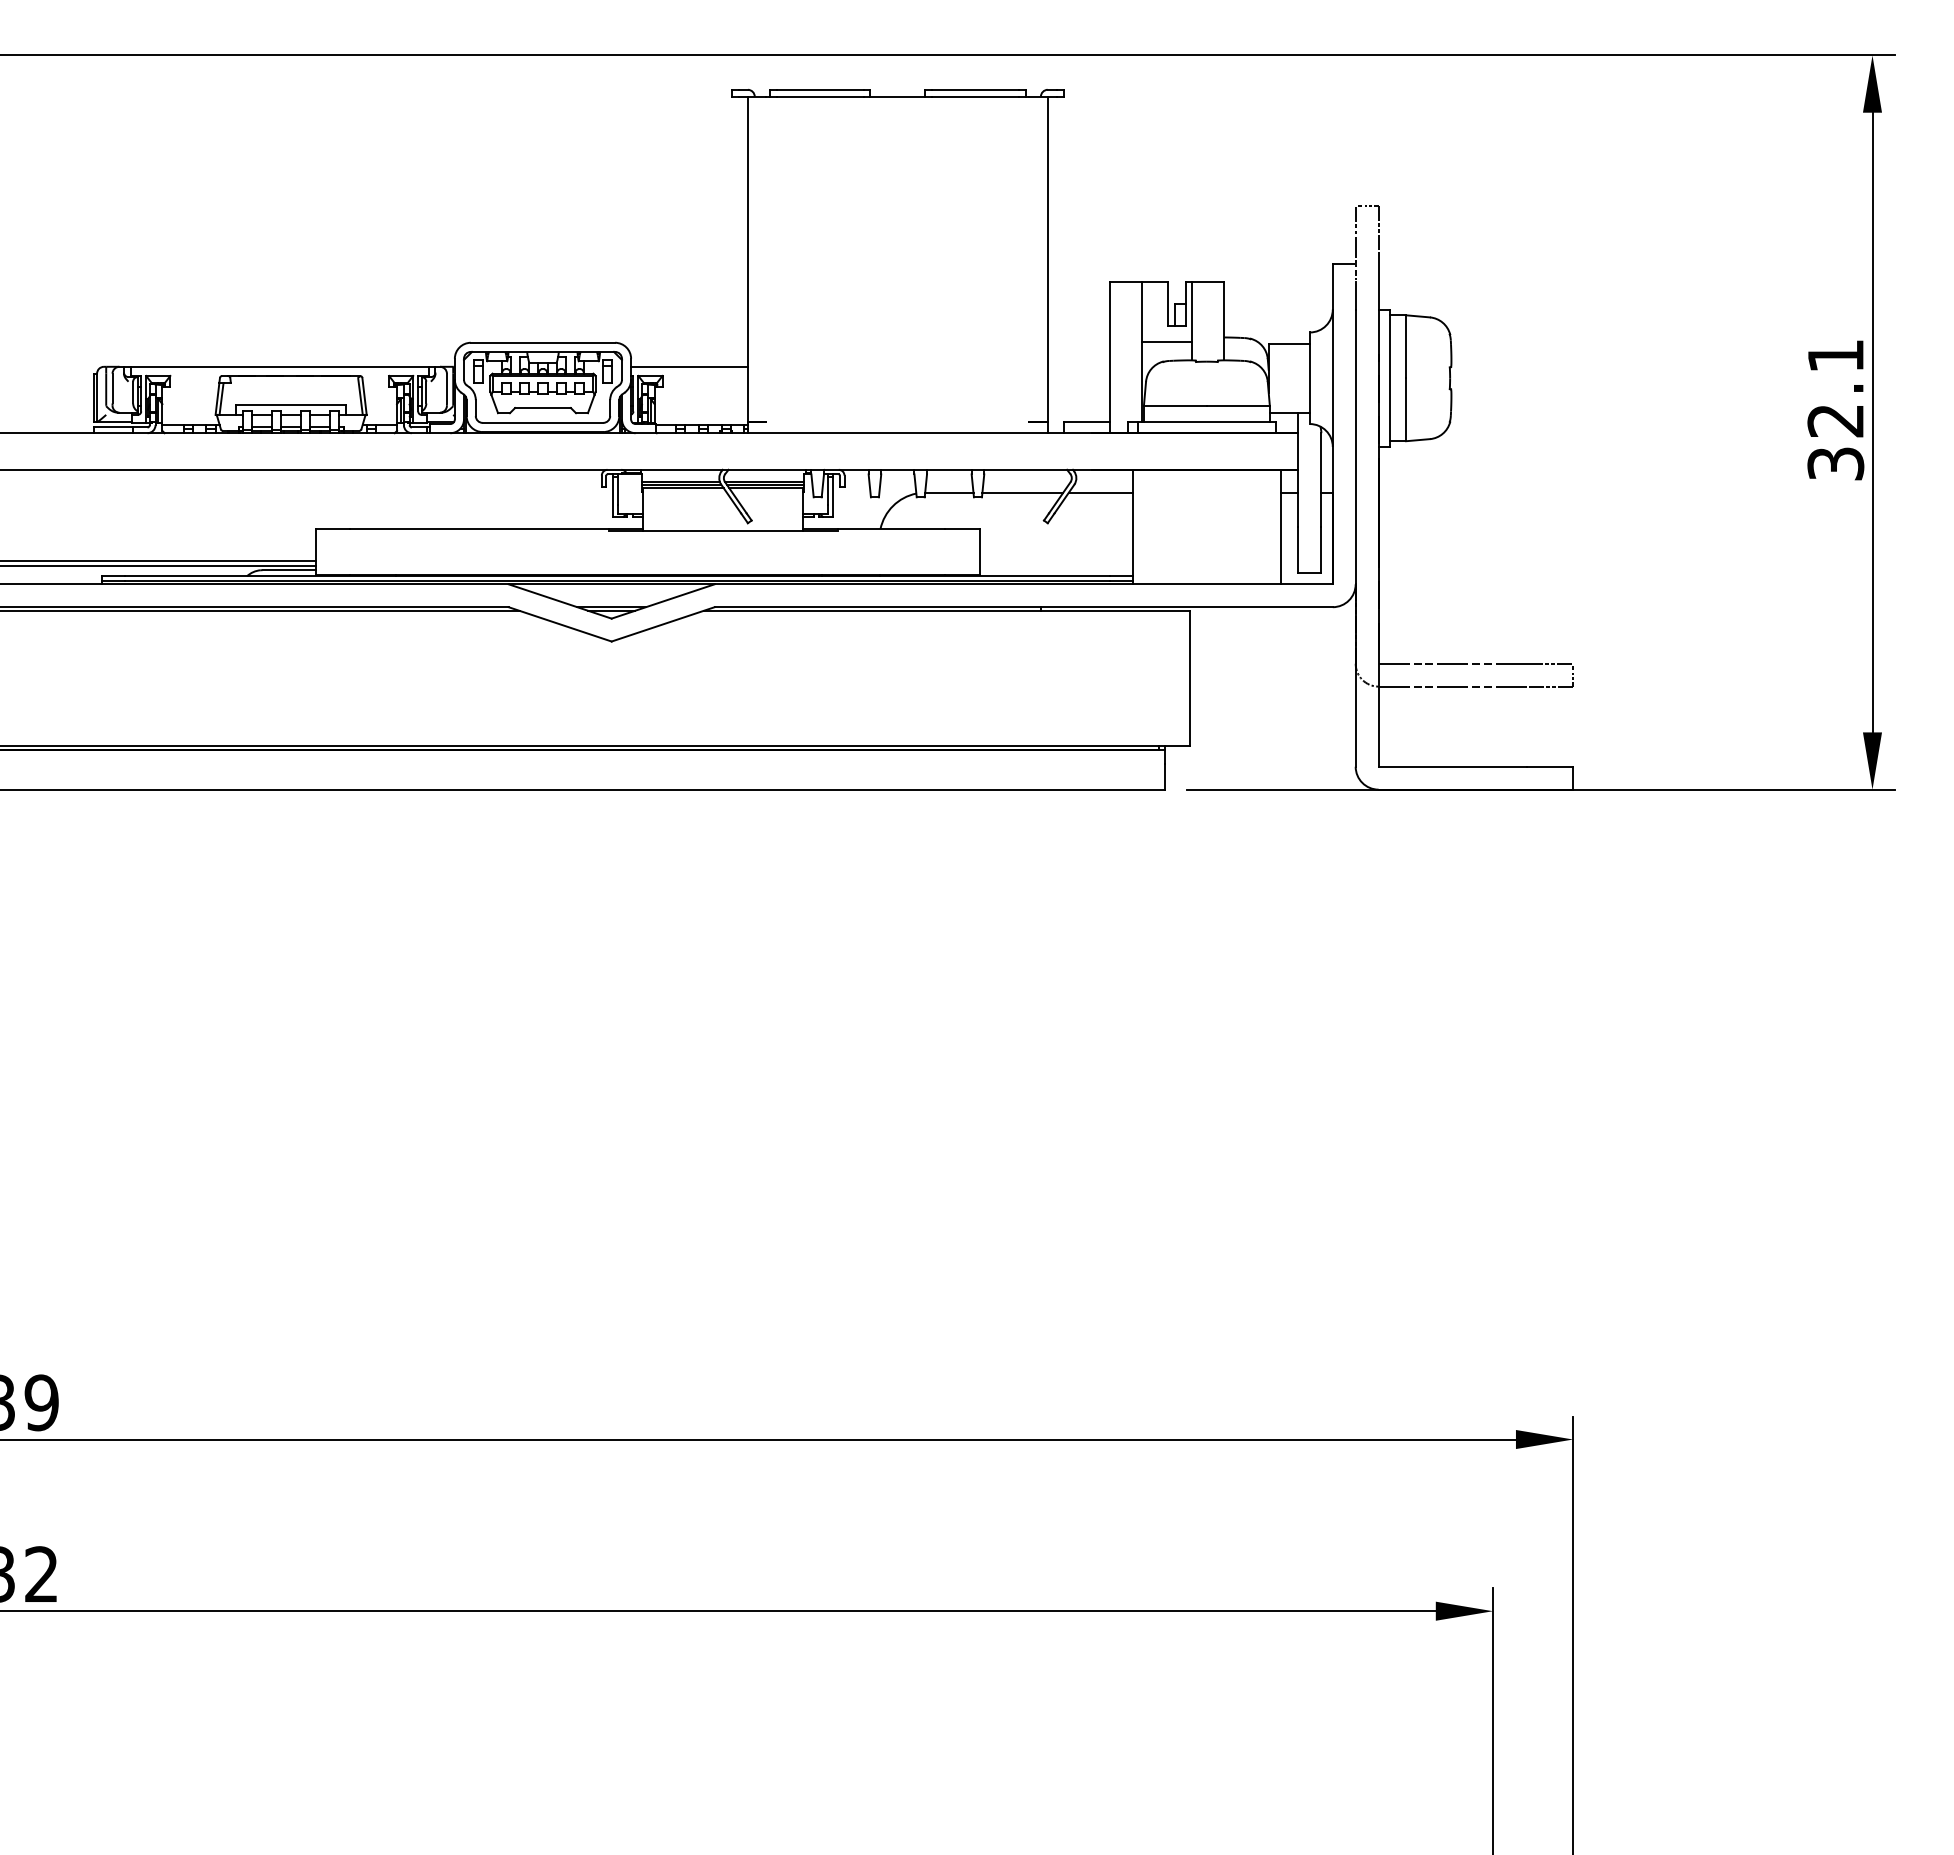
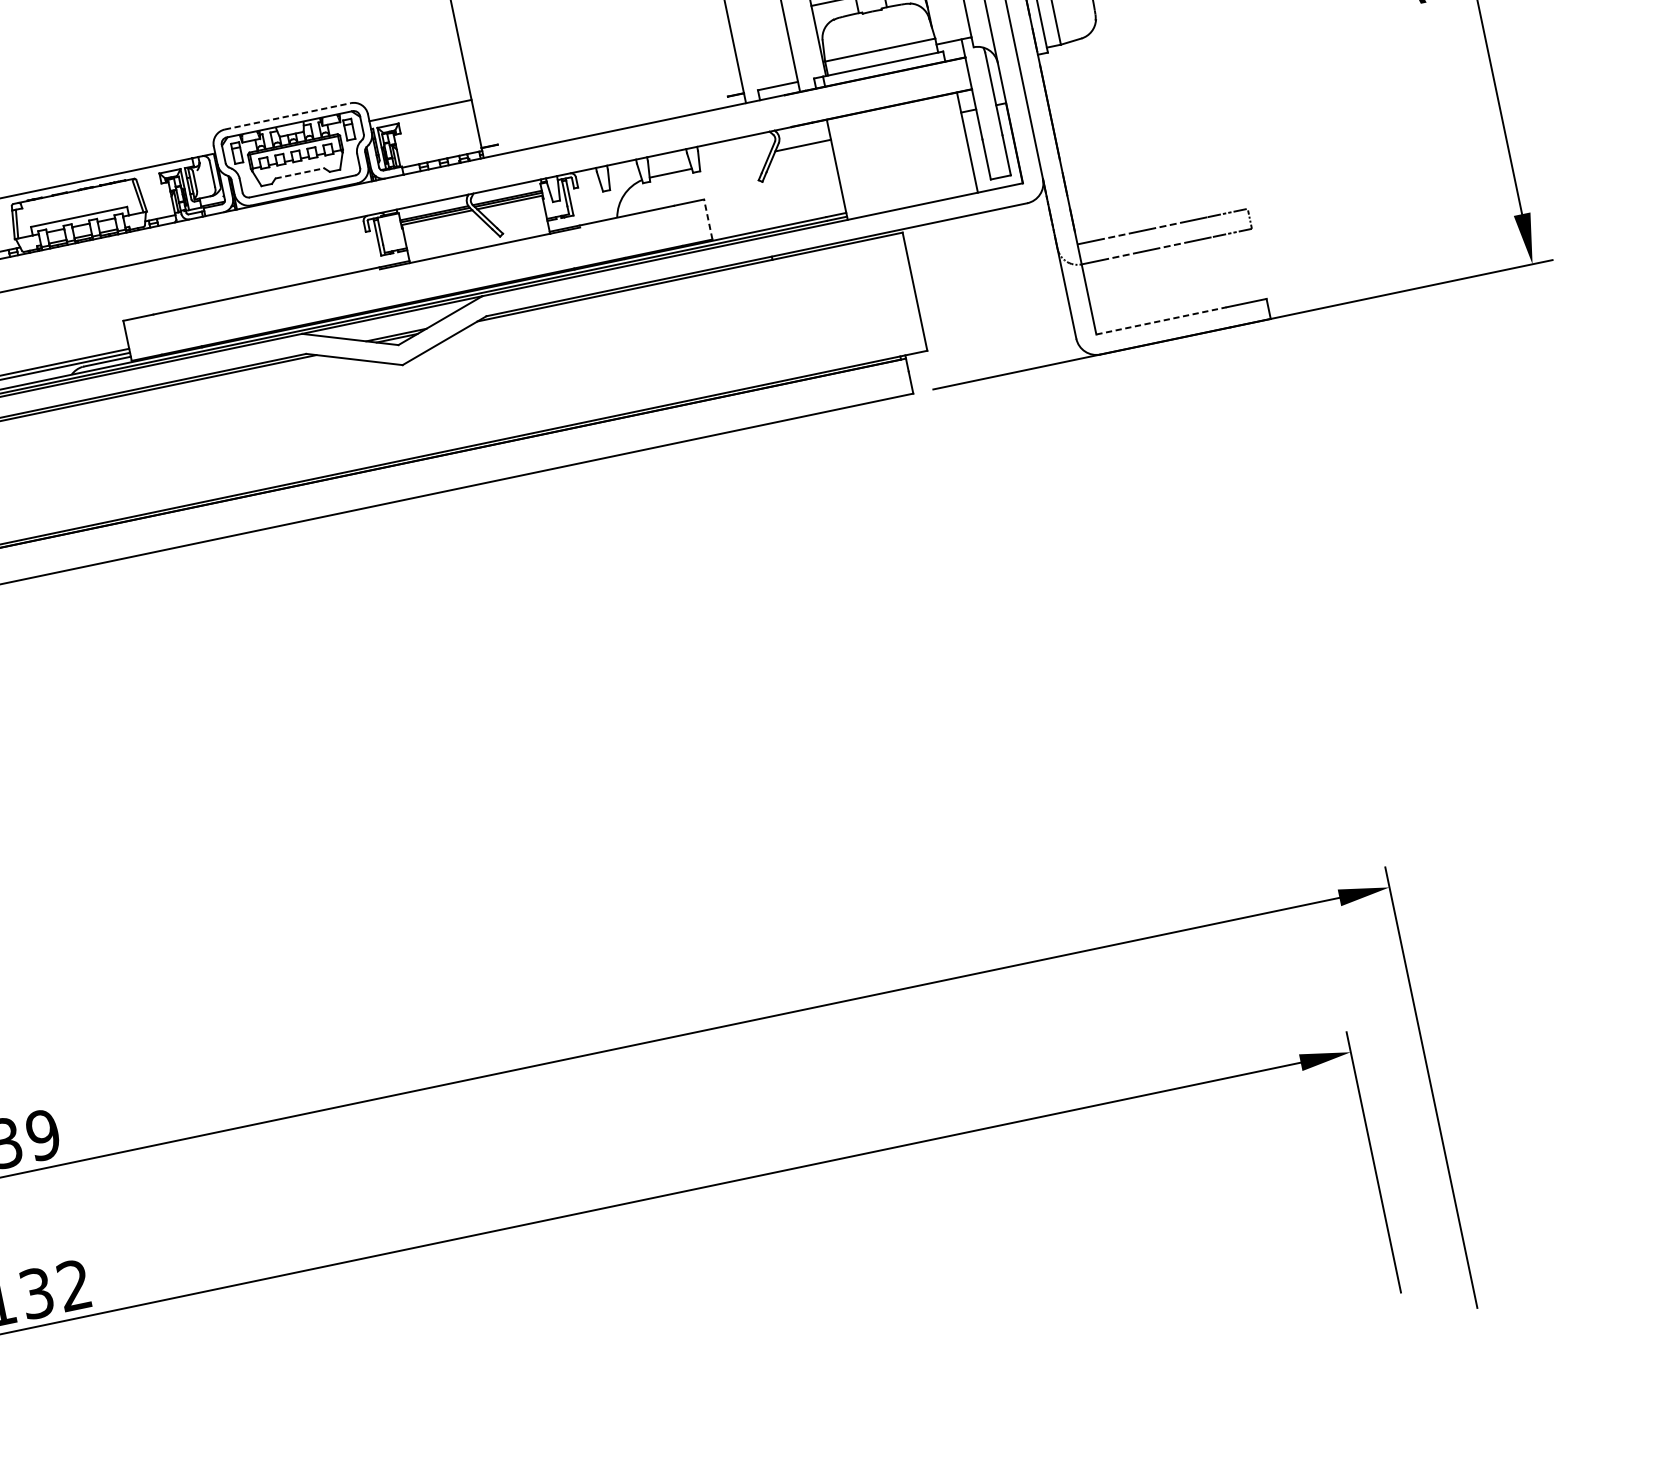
line: (543, 342) -> (288, 116), solid -> dashed
line: (543, 408) -> (300, 173), solid -> dashed
line: (1022, 492) -> (734, 159), removed
line: (979, 552) -> (708, 220), solid -> dashed
line: (1453, 766) -> (1161, 320), solid -> dashed

